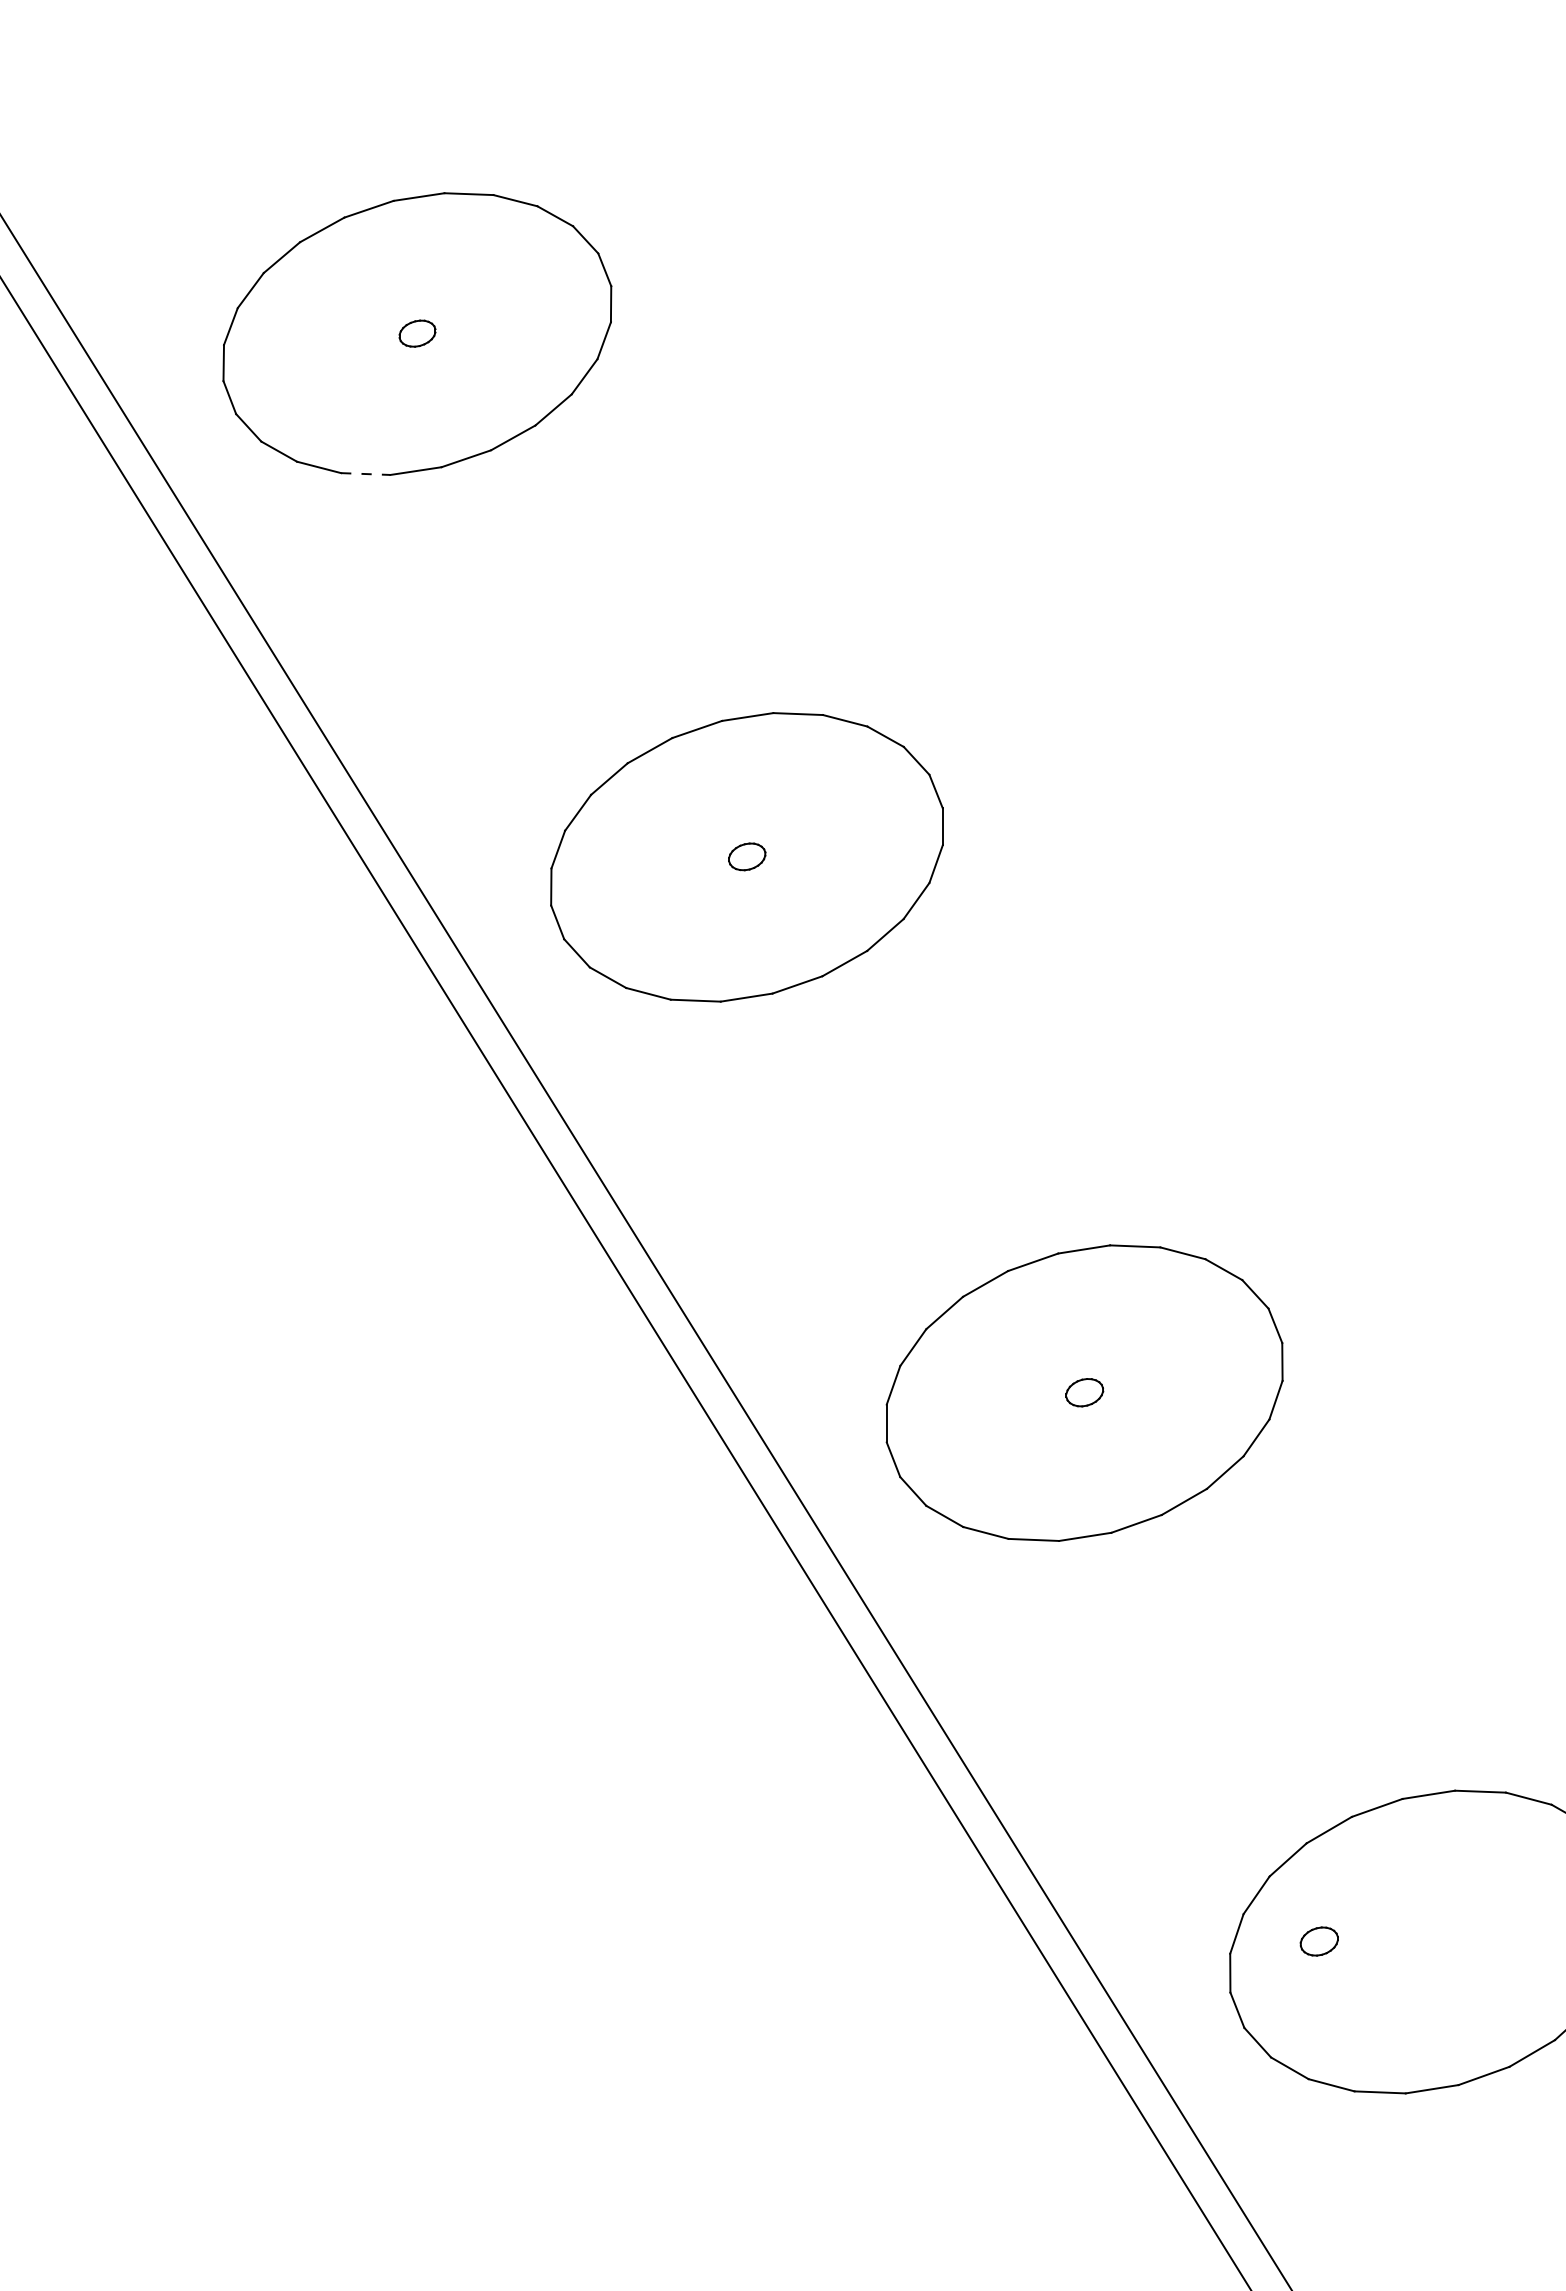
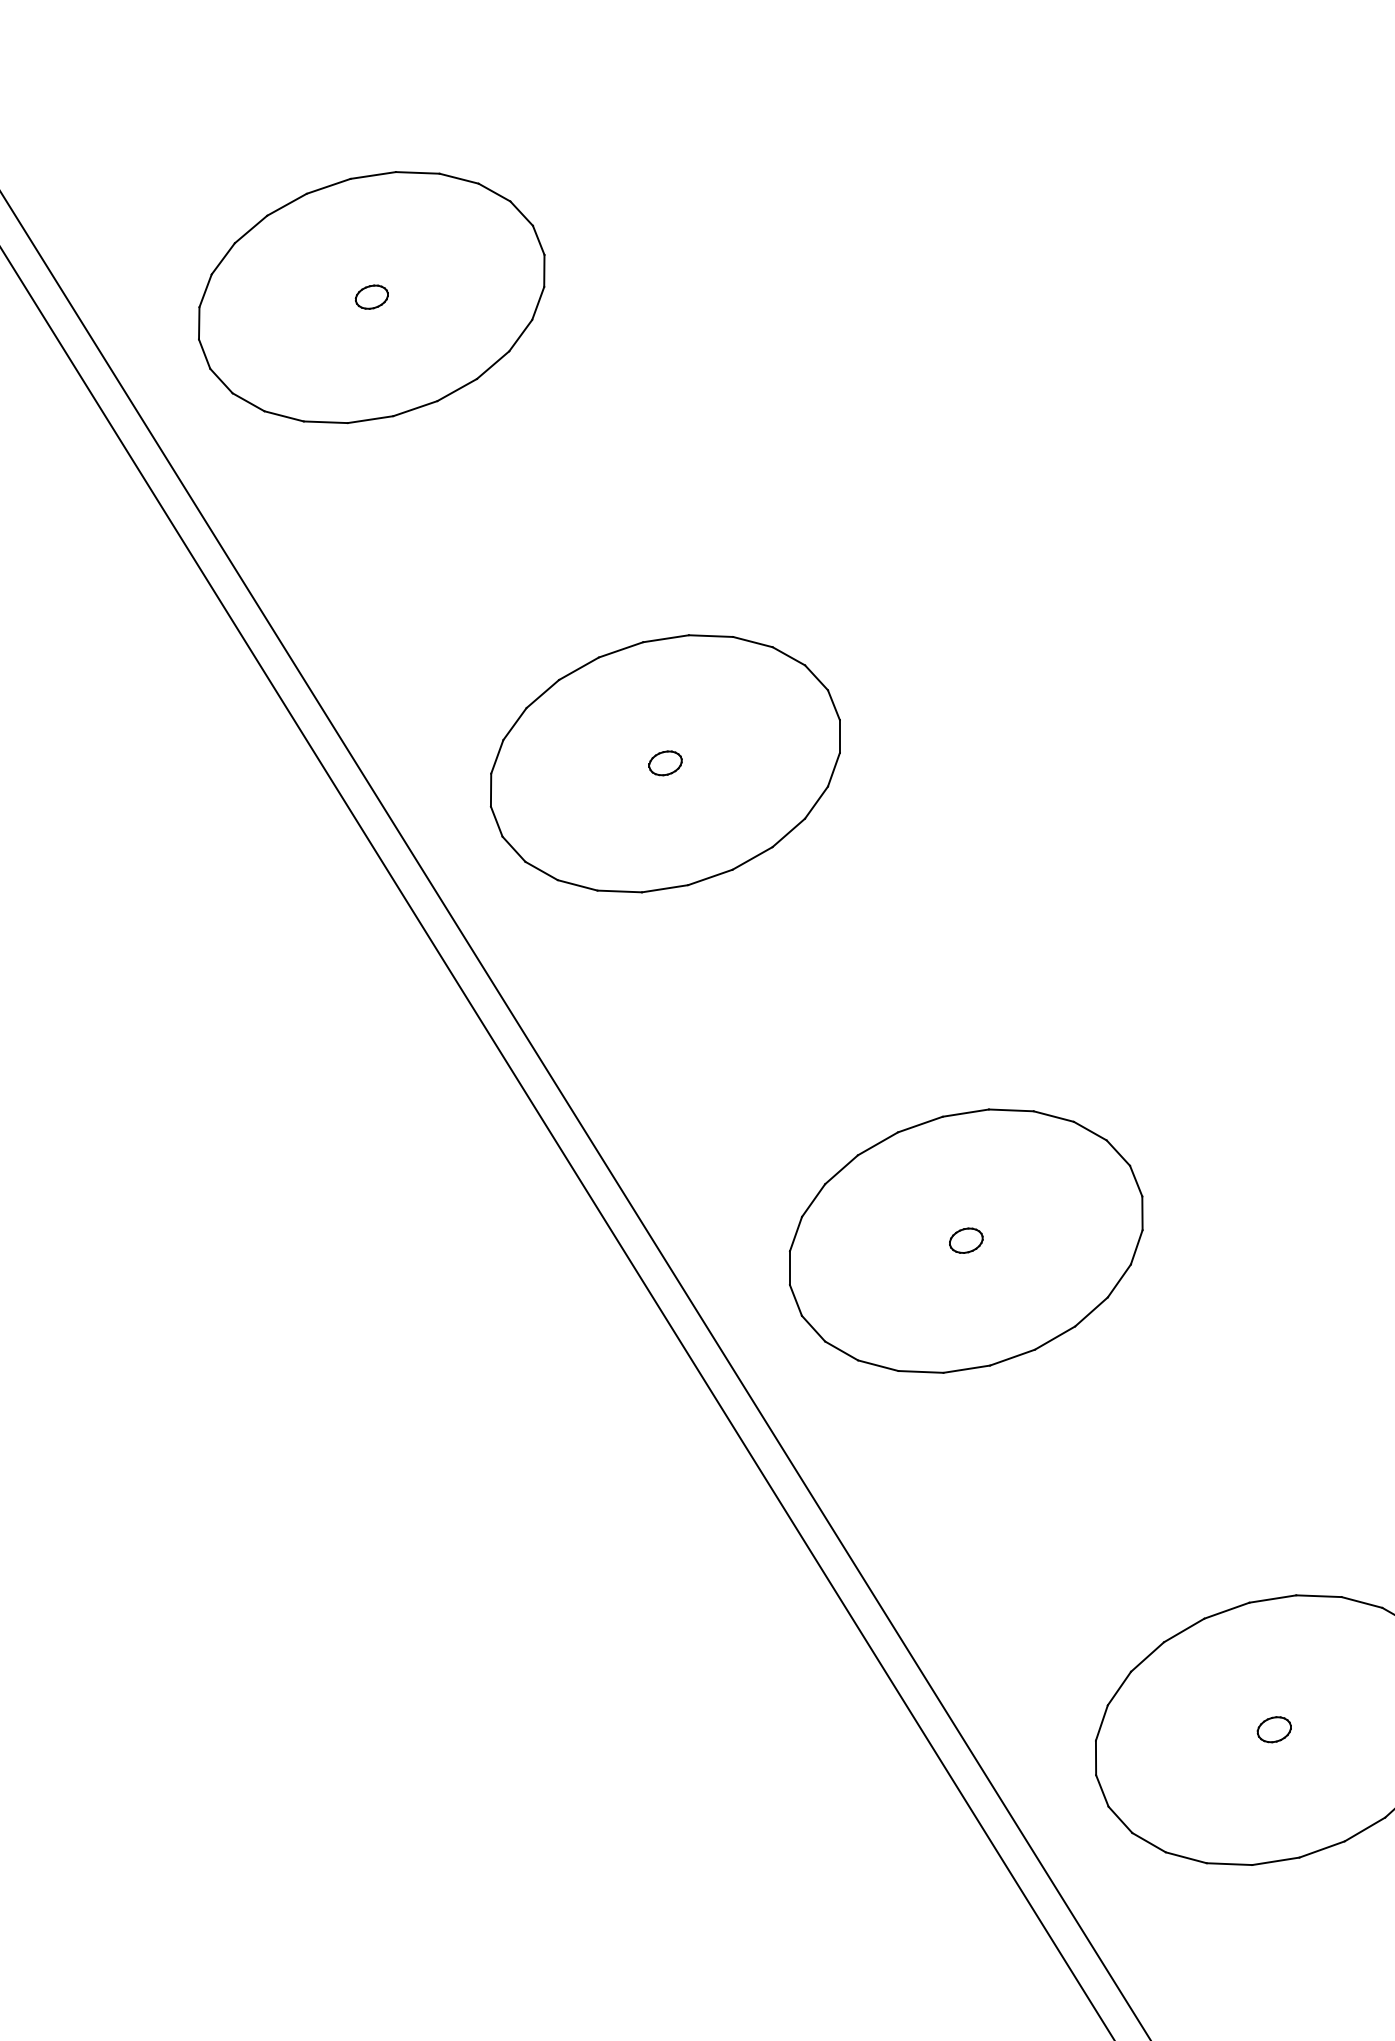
line: (365, 474) -> (325, 422), dashed -> solid
part: (1318, 1941) -> (1273, 1729), moved

